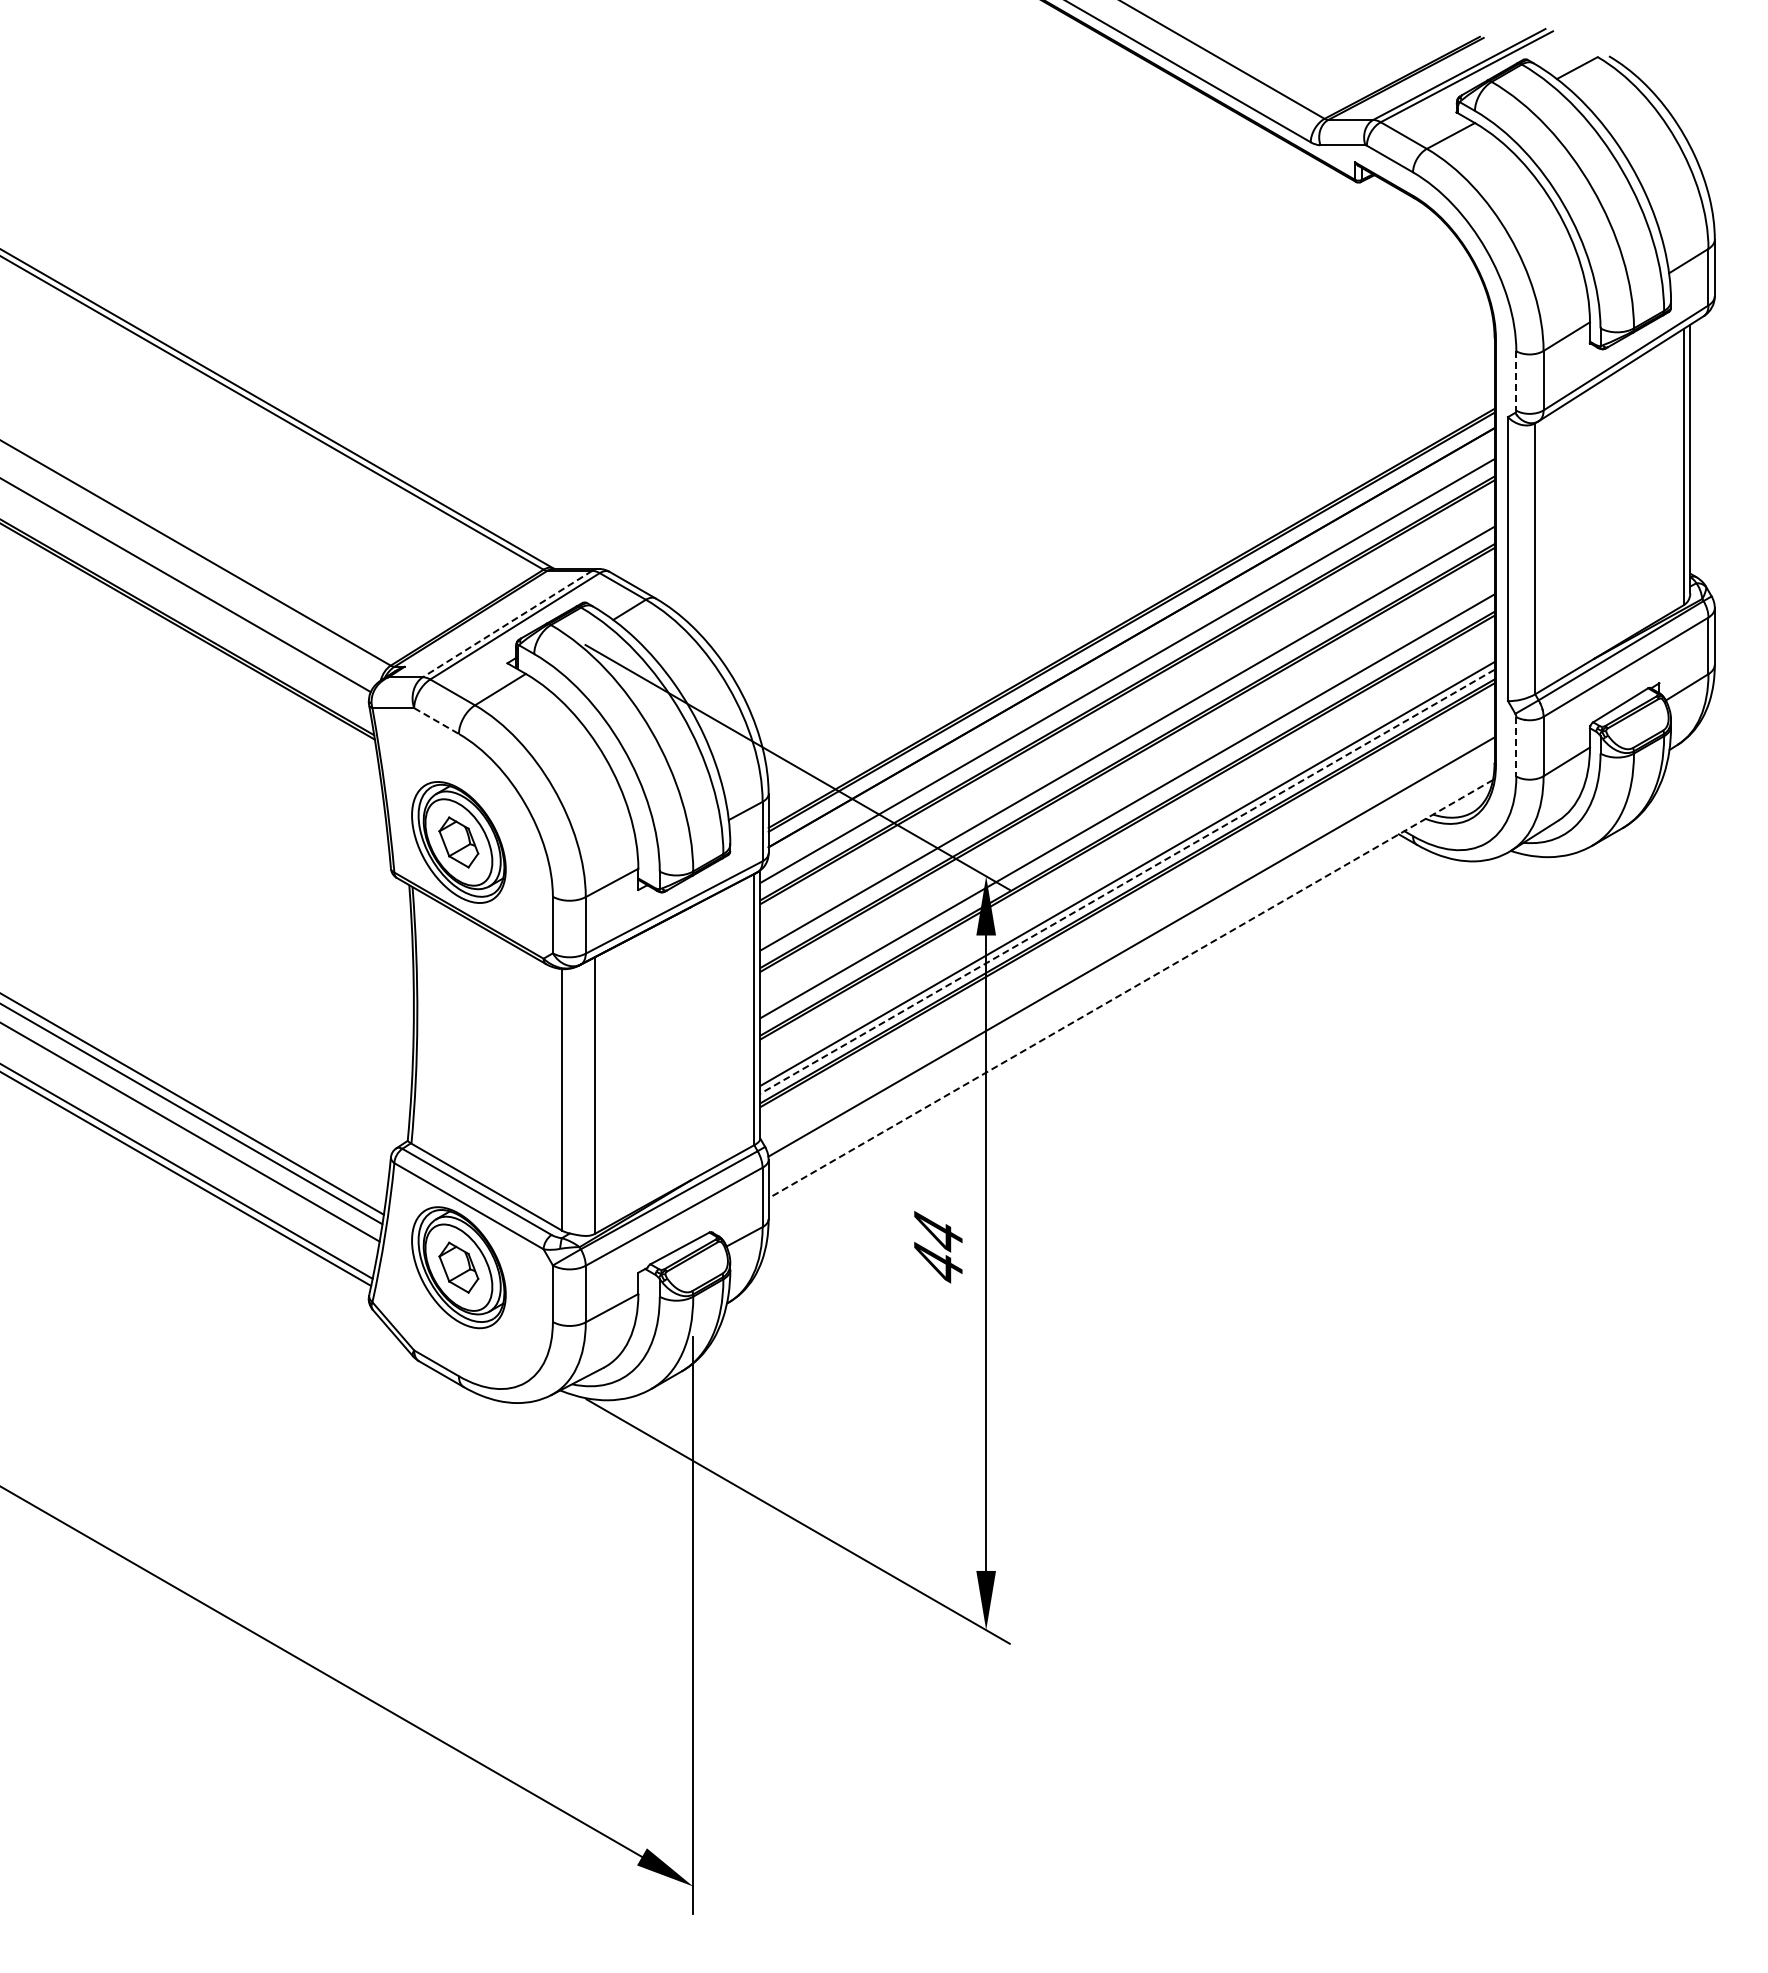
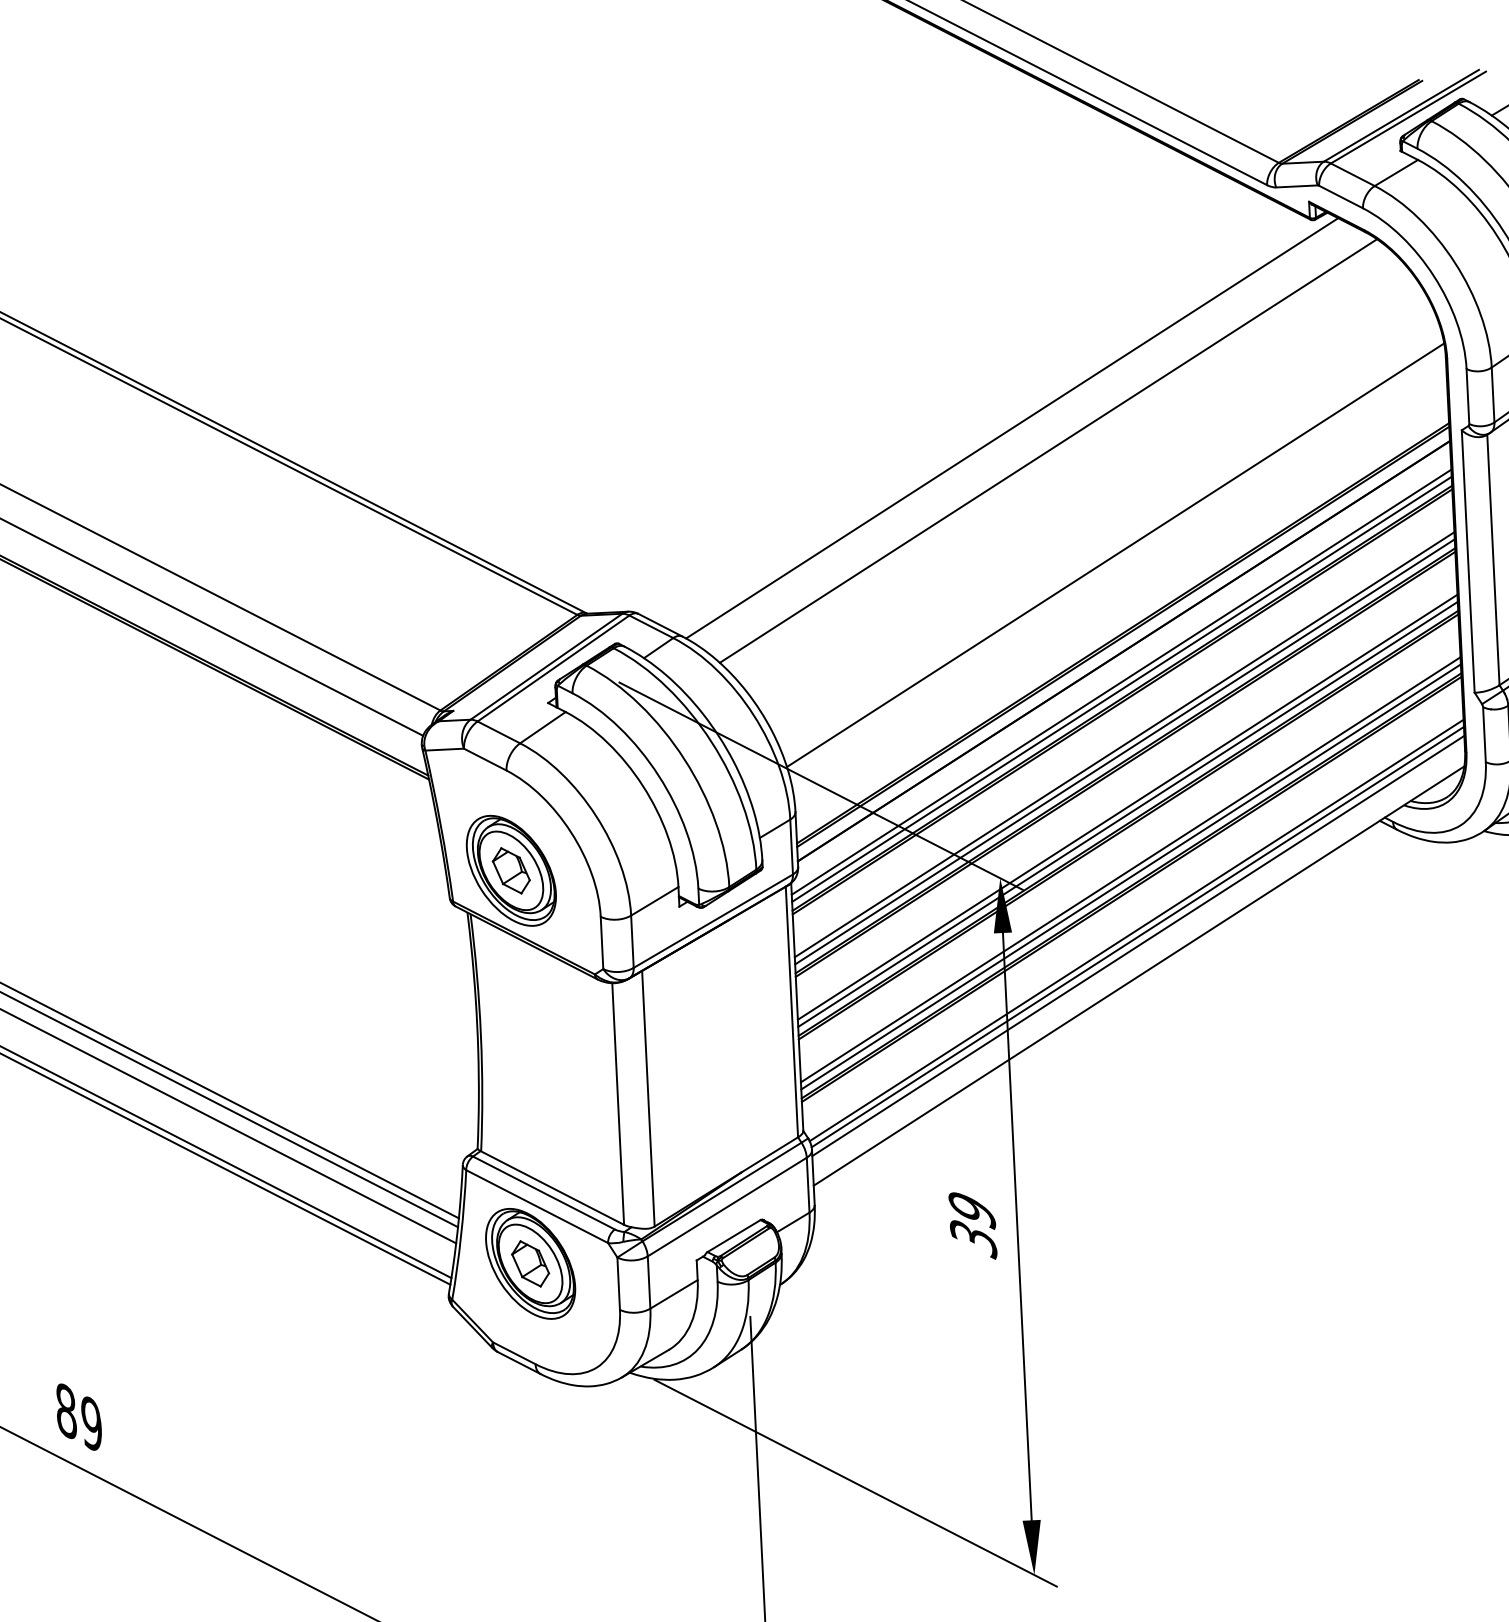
line: (1516, 380) -> (1468, 396), dashed -> solid
line: (1022, 390) -> (1011, 427), added
line: (1060, 417) -> (1048, 450), added
line: (1127, 533) -> (1115, 555), added
line: (507, 624) -> (546, 667), dashed -> solid
line: (1127, 678) -> (1121, 689), added
line: (436, 721) -> (485, 760), dashed -> solid
line: (1127, 746) -> (1125, 751), added
line: (1516, 746) -> (1484, 734), dashed -> solid
line: (1127, 814) -> (1128, 814), added
line: (1127, 881) -> (1131, 876), dashed -> solid
line: (1130, 939) -> (1136, 930), added
line: (1131, 956) -> (1138, 945), added
line: (1130, 989) -> (1138, 976), dashed -> solid
text: (938, 1249) -> (973, 1225), 44 -> 39

